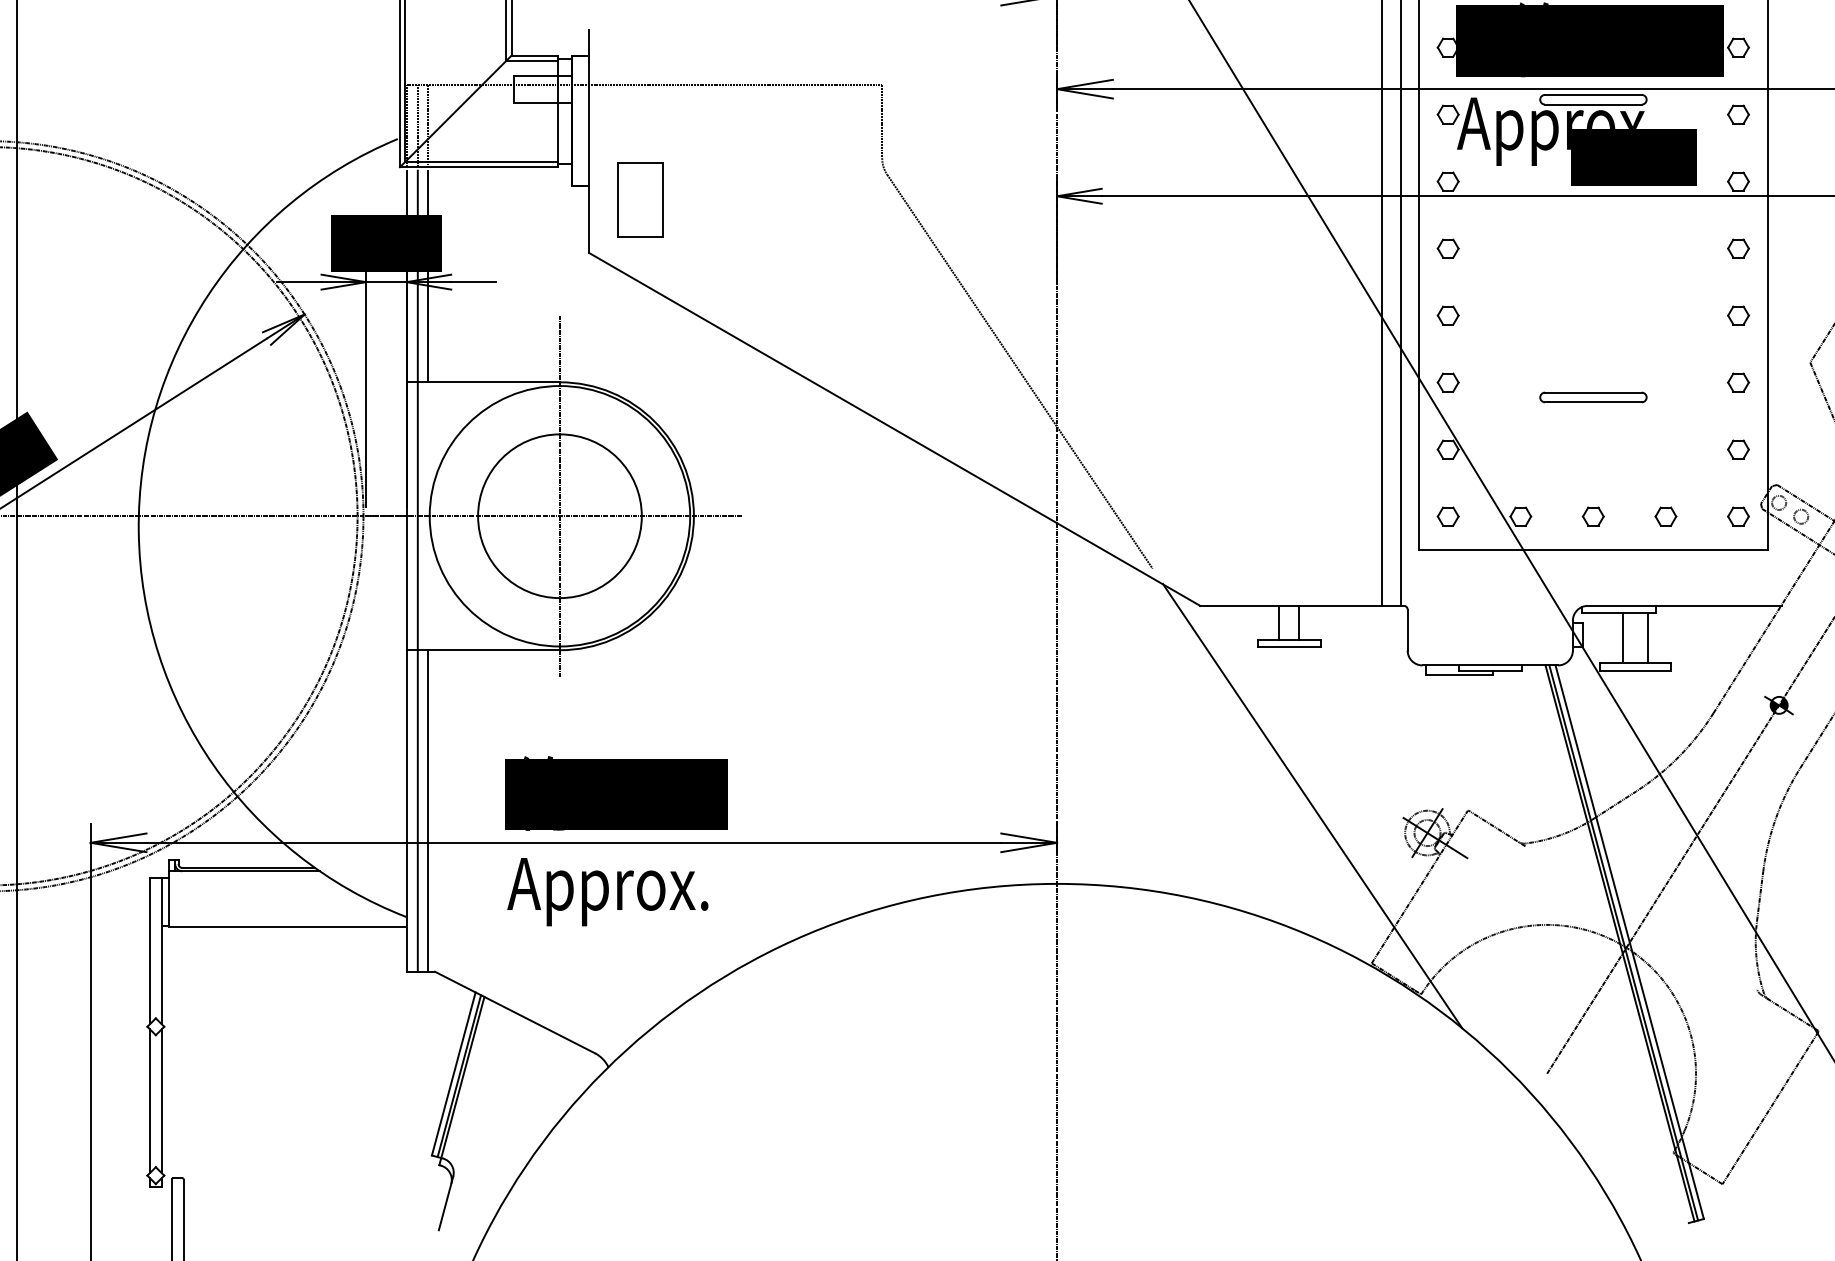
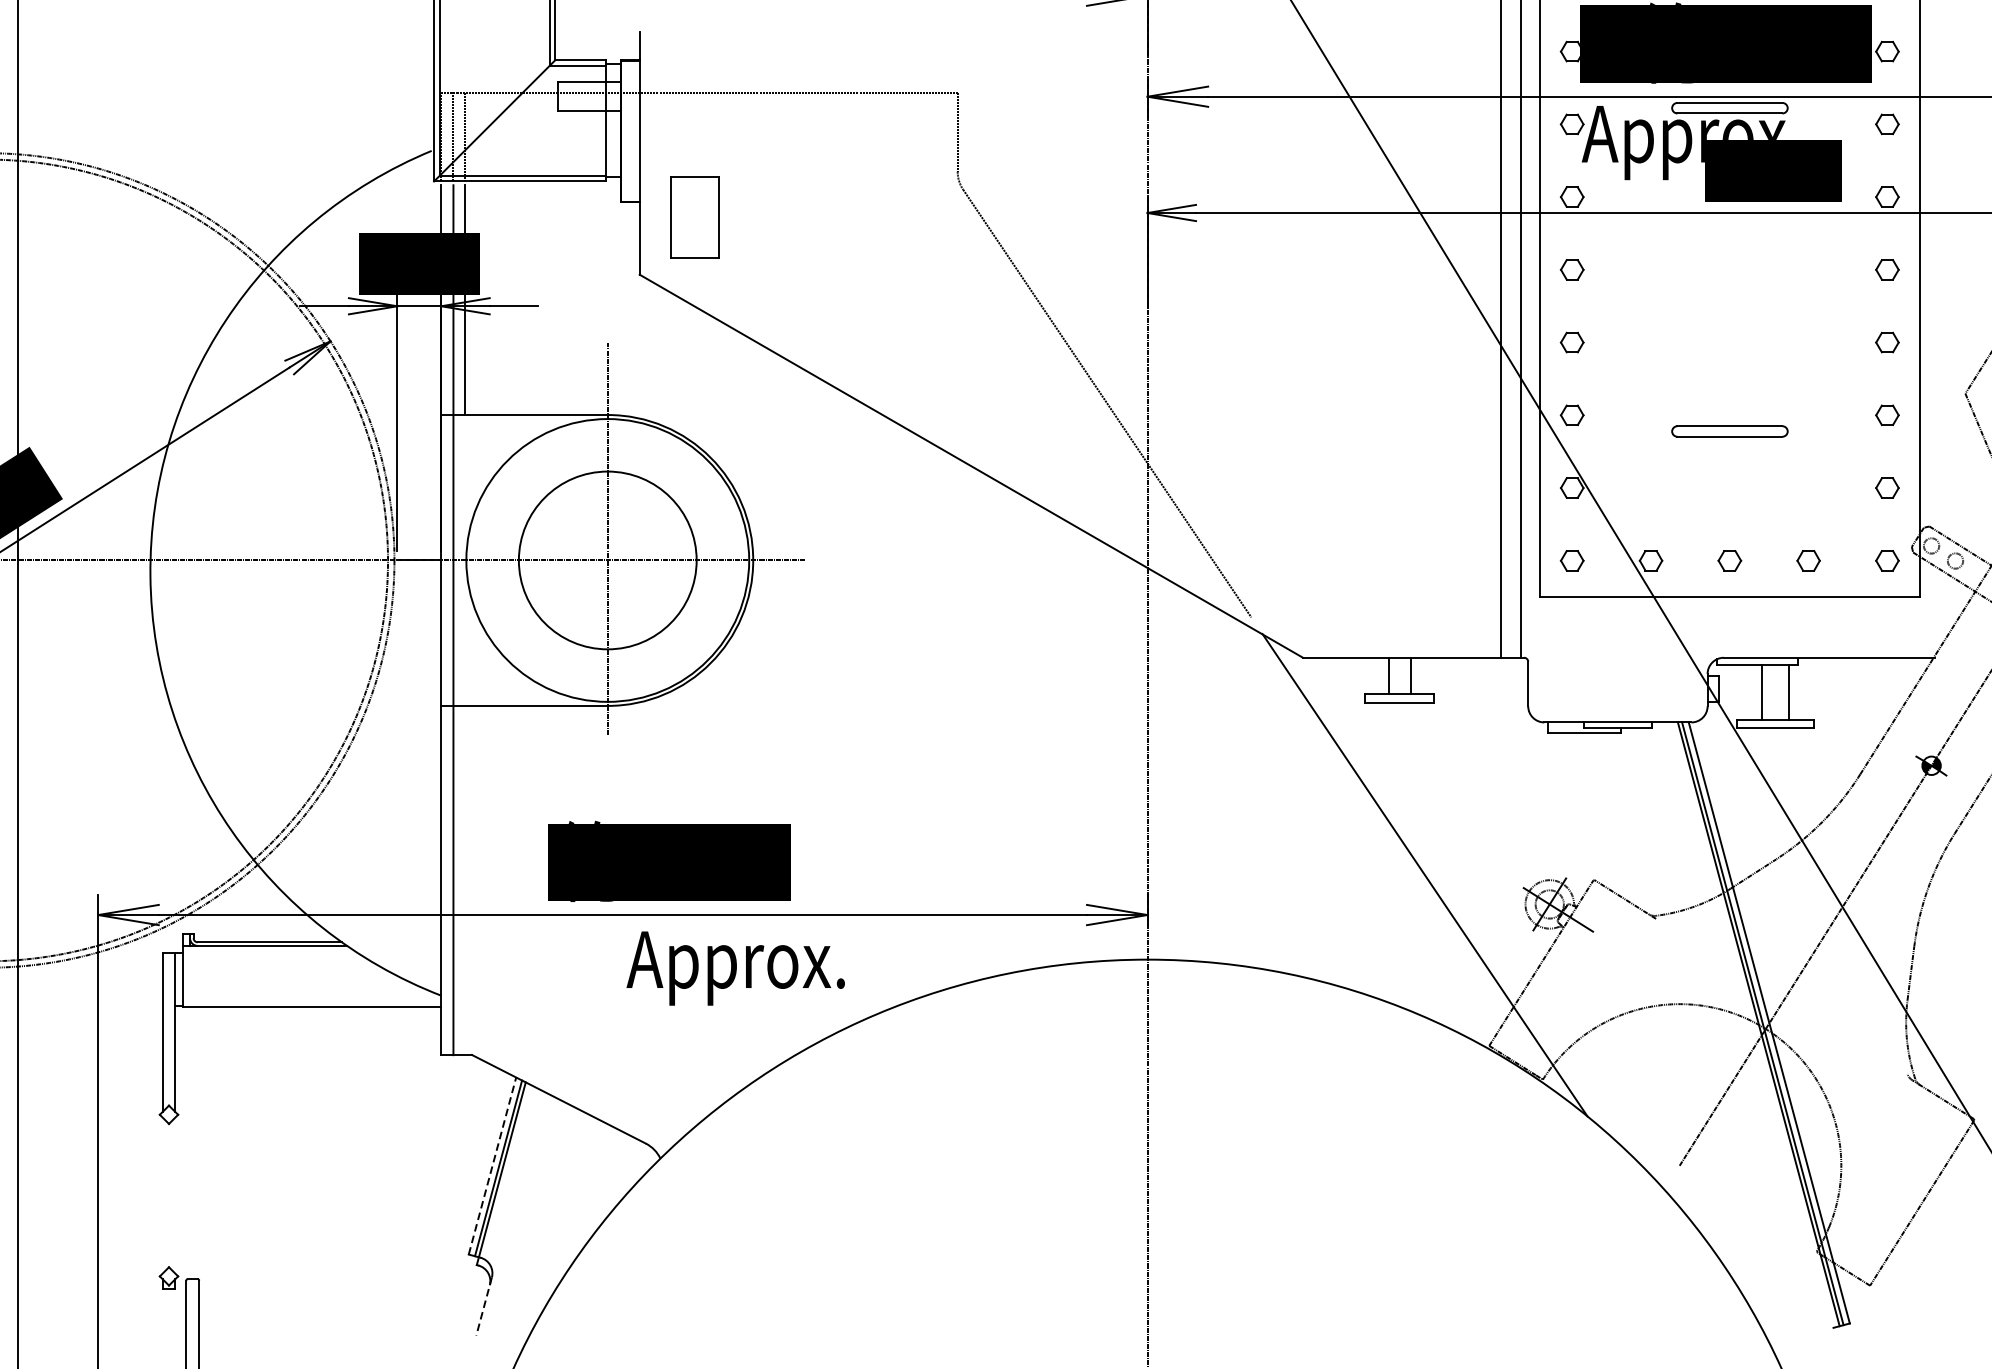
line: (428, 810) -> (465, 879), removed
text: (607, 892) -> (735, 968), moved
line: (453, 1073) -> (492, 1165), solid -> dashed
line: (149, 1101) -> (162, 1195), removed
line: (161, 1101) -> (175, 1195), removed
line: (446, 1203) -> (484, 1306), solid -> dashed

